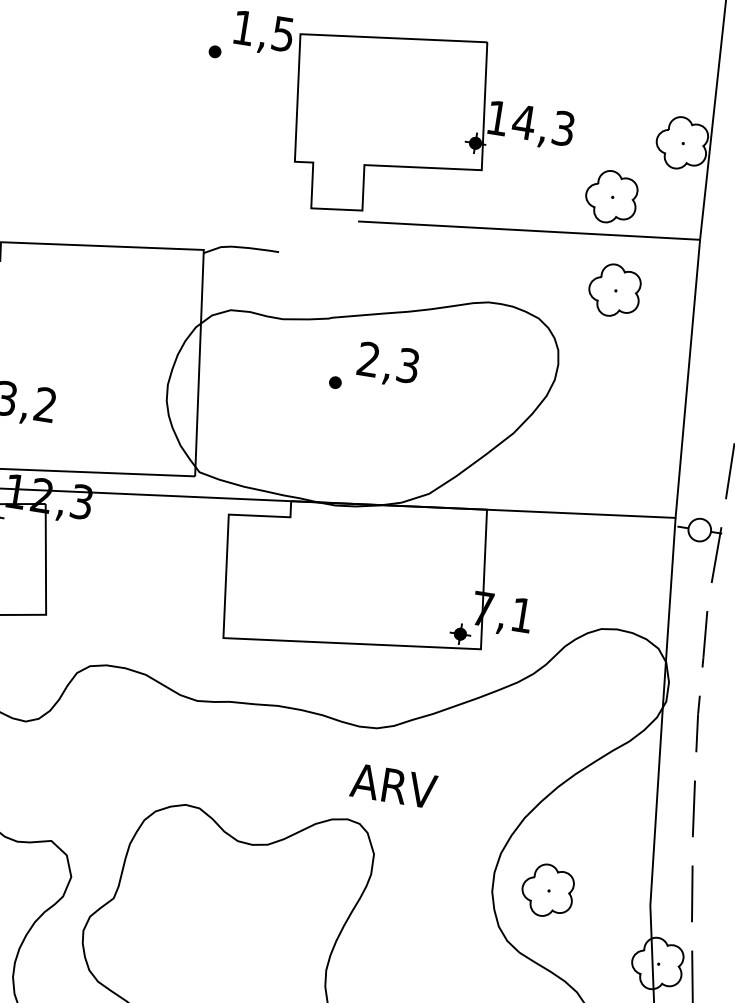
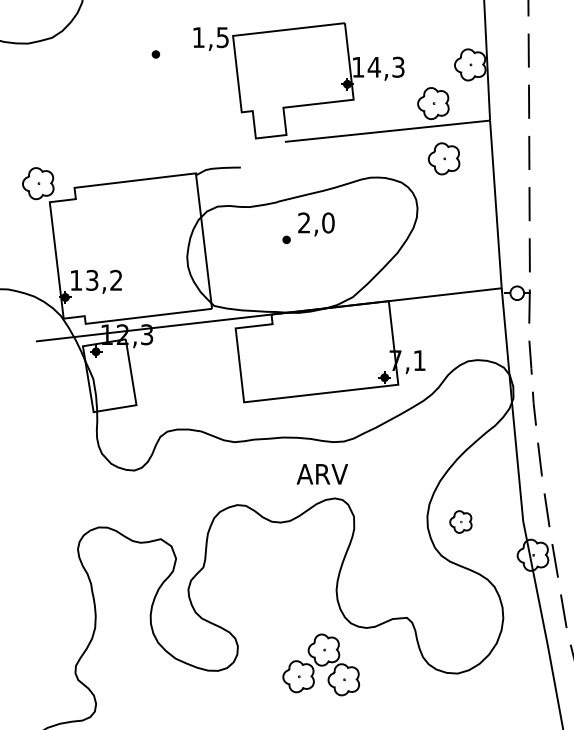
part: (214, 51) -> (155, 54), moved
text: (408, 365) -> (328, 222), 2,3 -> 2,0
text: (392, 786) -> (321, 474), moved
part: (547, 889) -> (460, 521), size x0.7

